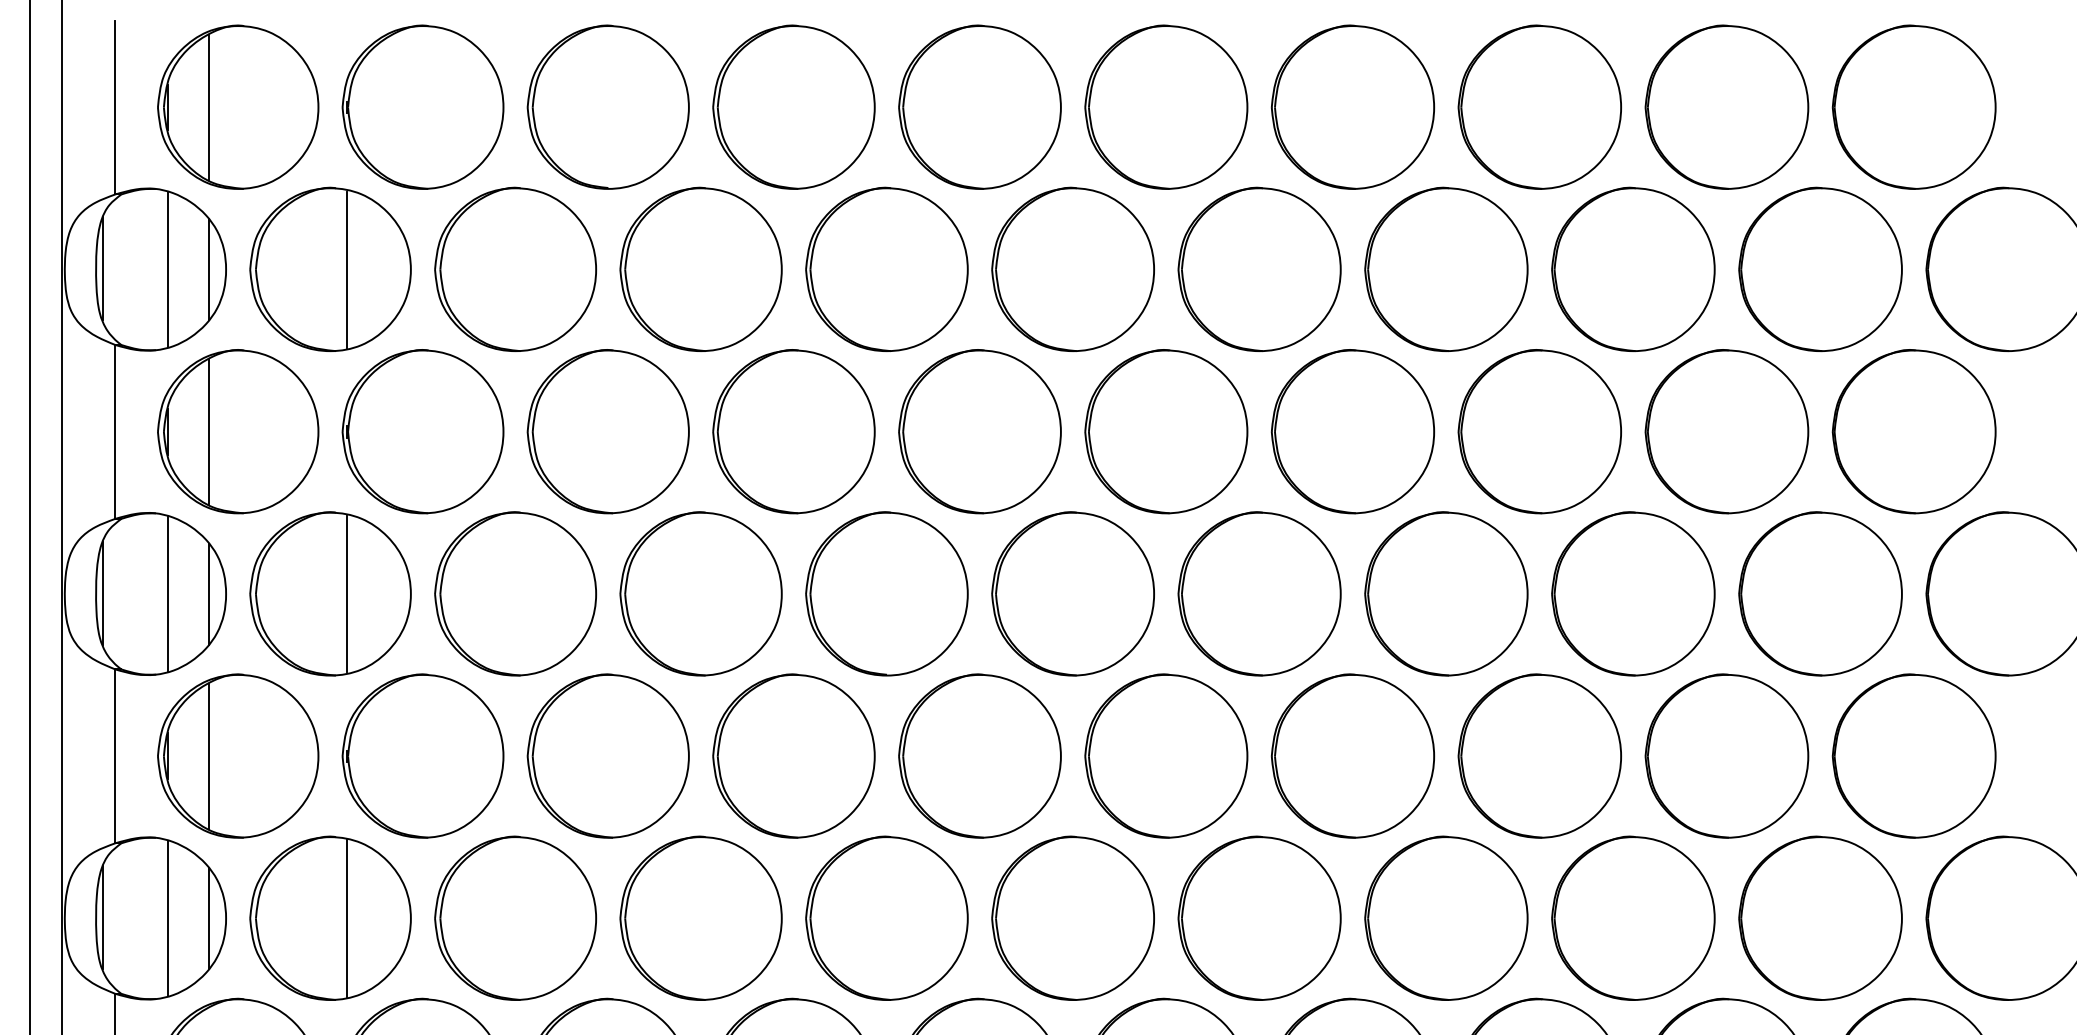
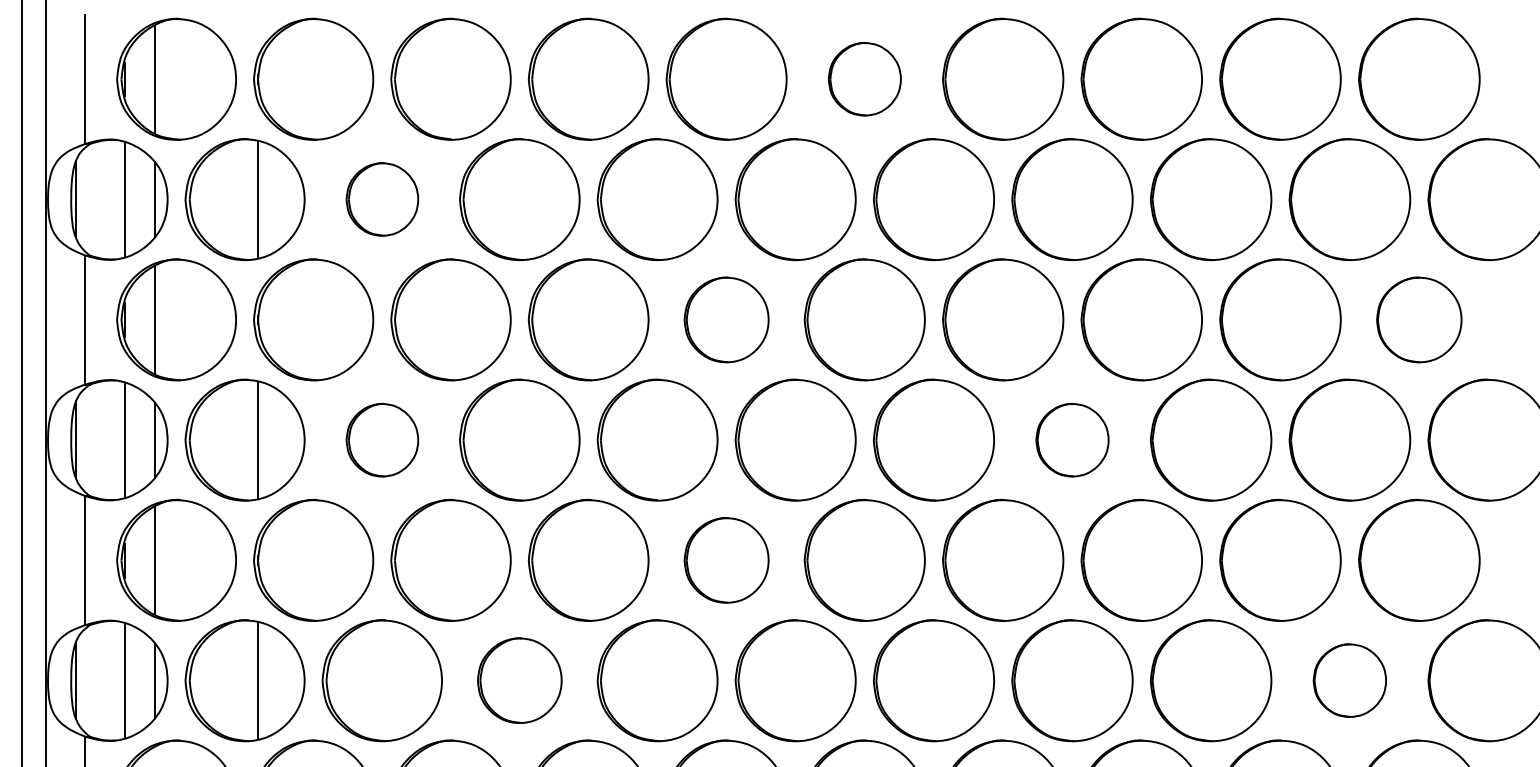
part: (1166, 106) -> (864, 78), size x0.6
part: (515, 268) -> (382, 198), size x0.6
part: (979, 431) -> (726, 319), size x0.7
part: (1913, 431) -> (1418, 319), size x0.7
part: (515, 593) -> (382, 439), size x0.6
part: (1446, 593) -> (1072, 439), size x0.6
part: (979, 755) -> (726, 559), size x0.7
part: (700, 917) -> (519, 680), size x0.7
part: (1820, 917) -> (1349, 680), size x0.6

